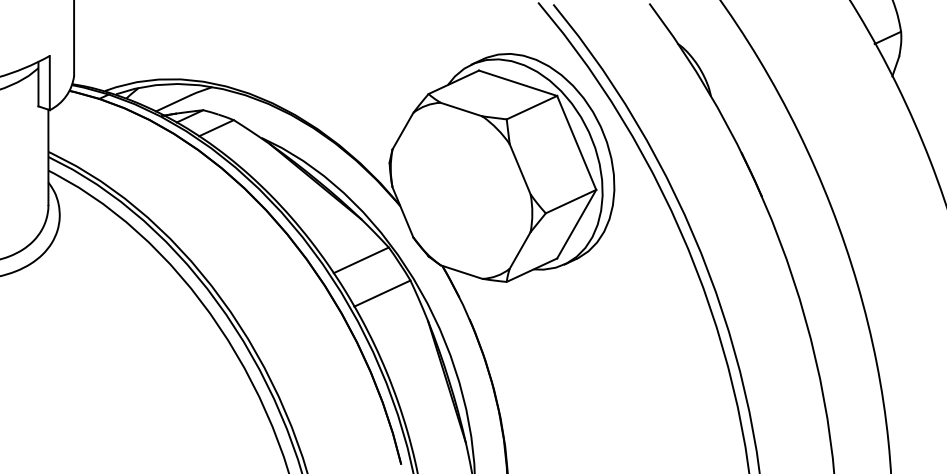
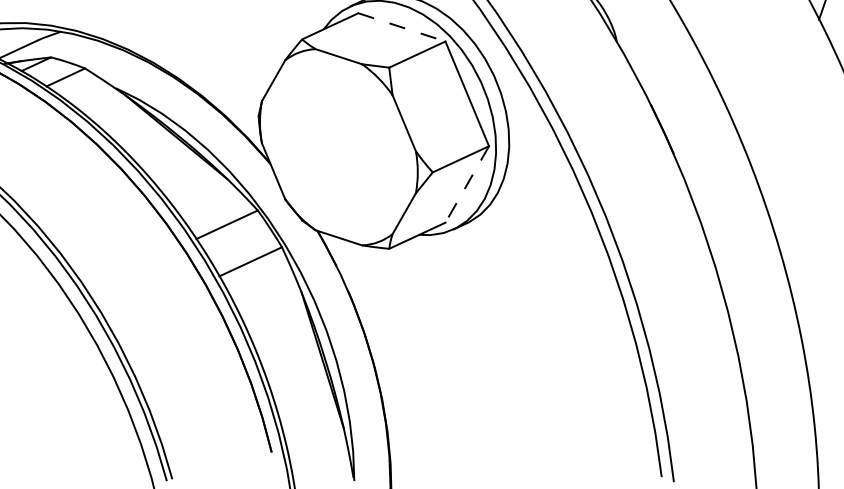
line: (518, 83) -> (402, 27), solid -> dashed
line: (576, 224) -> (467, 184), solid -> dashed

